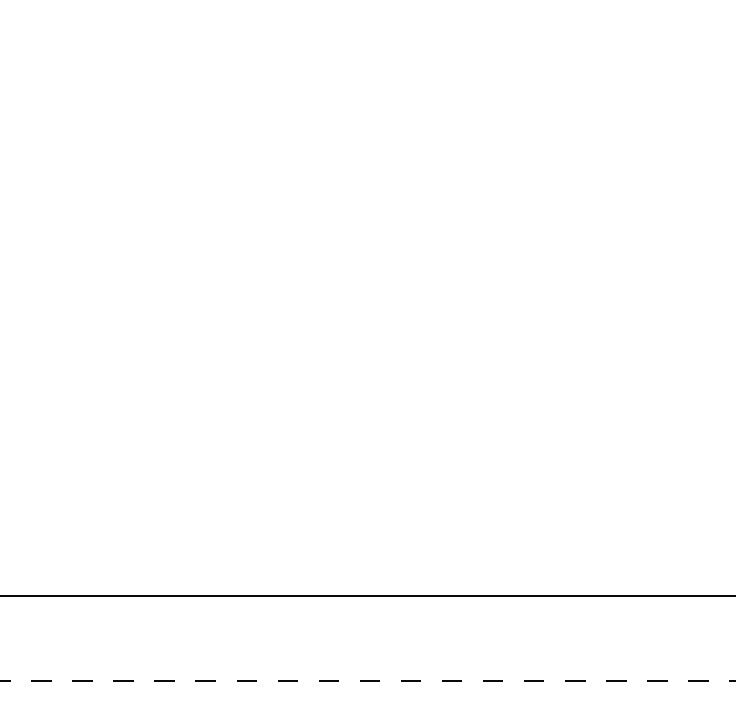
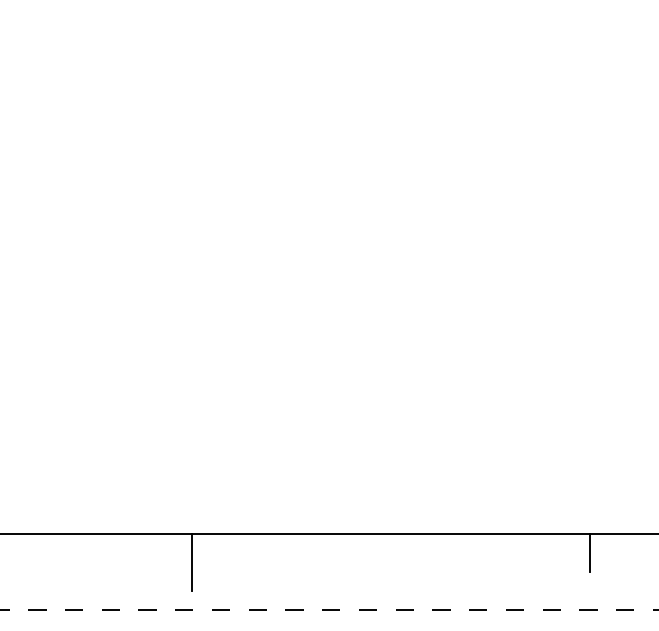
line: (659, 617) -> (590, 552), added
line: (214, 628) -> (192, 562), added

